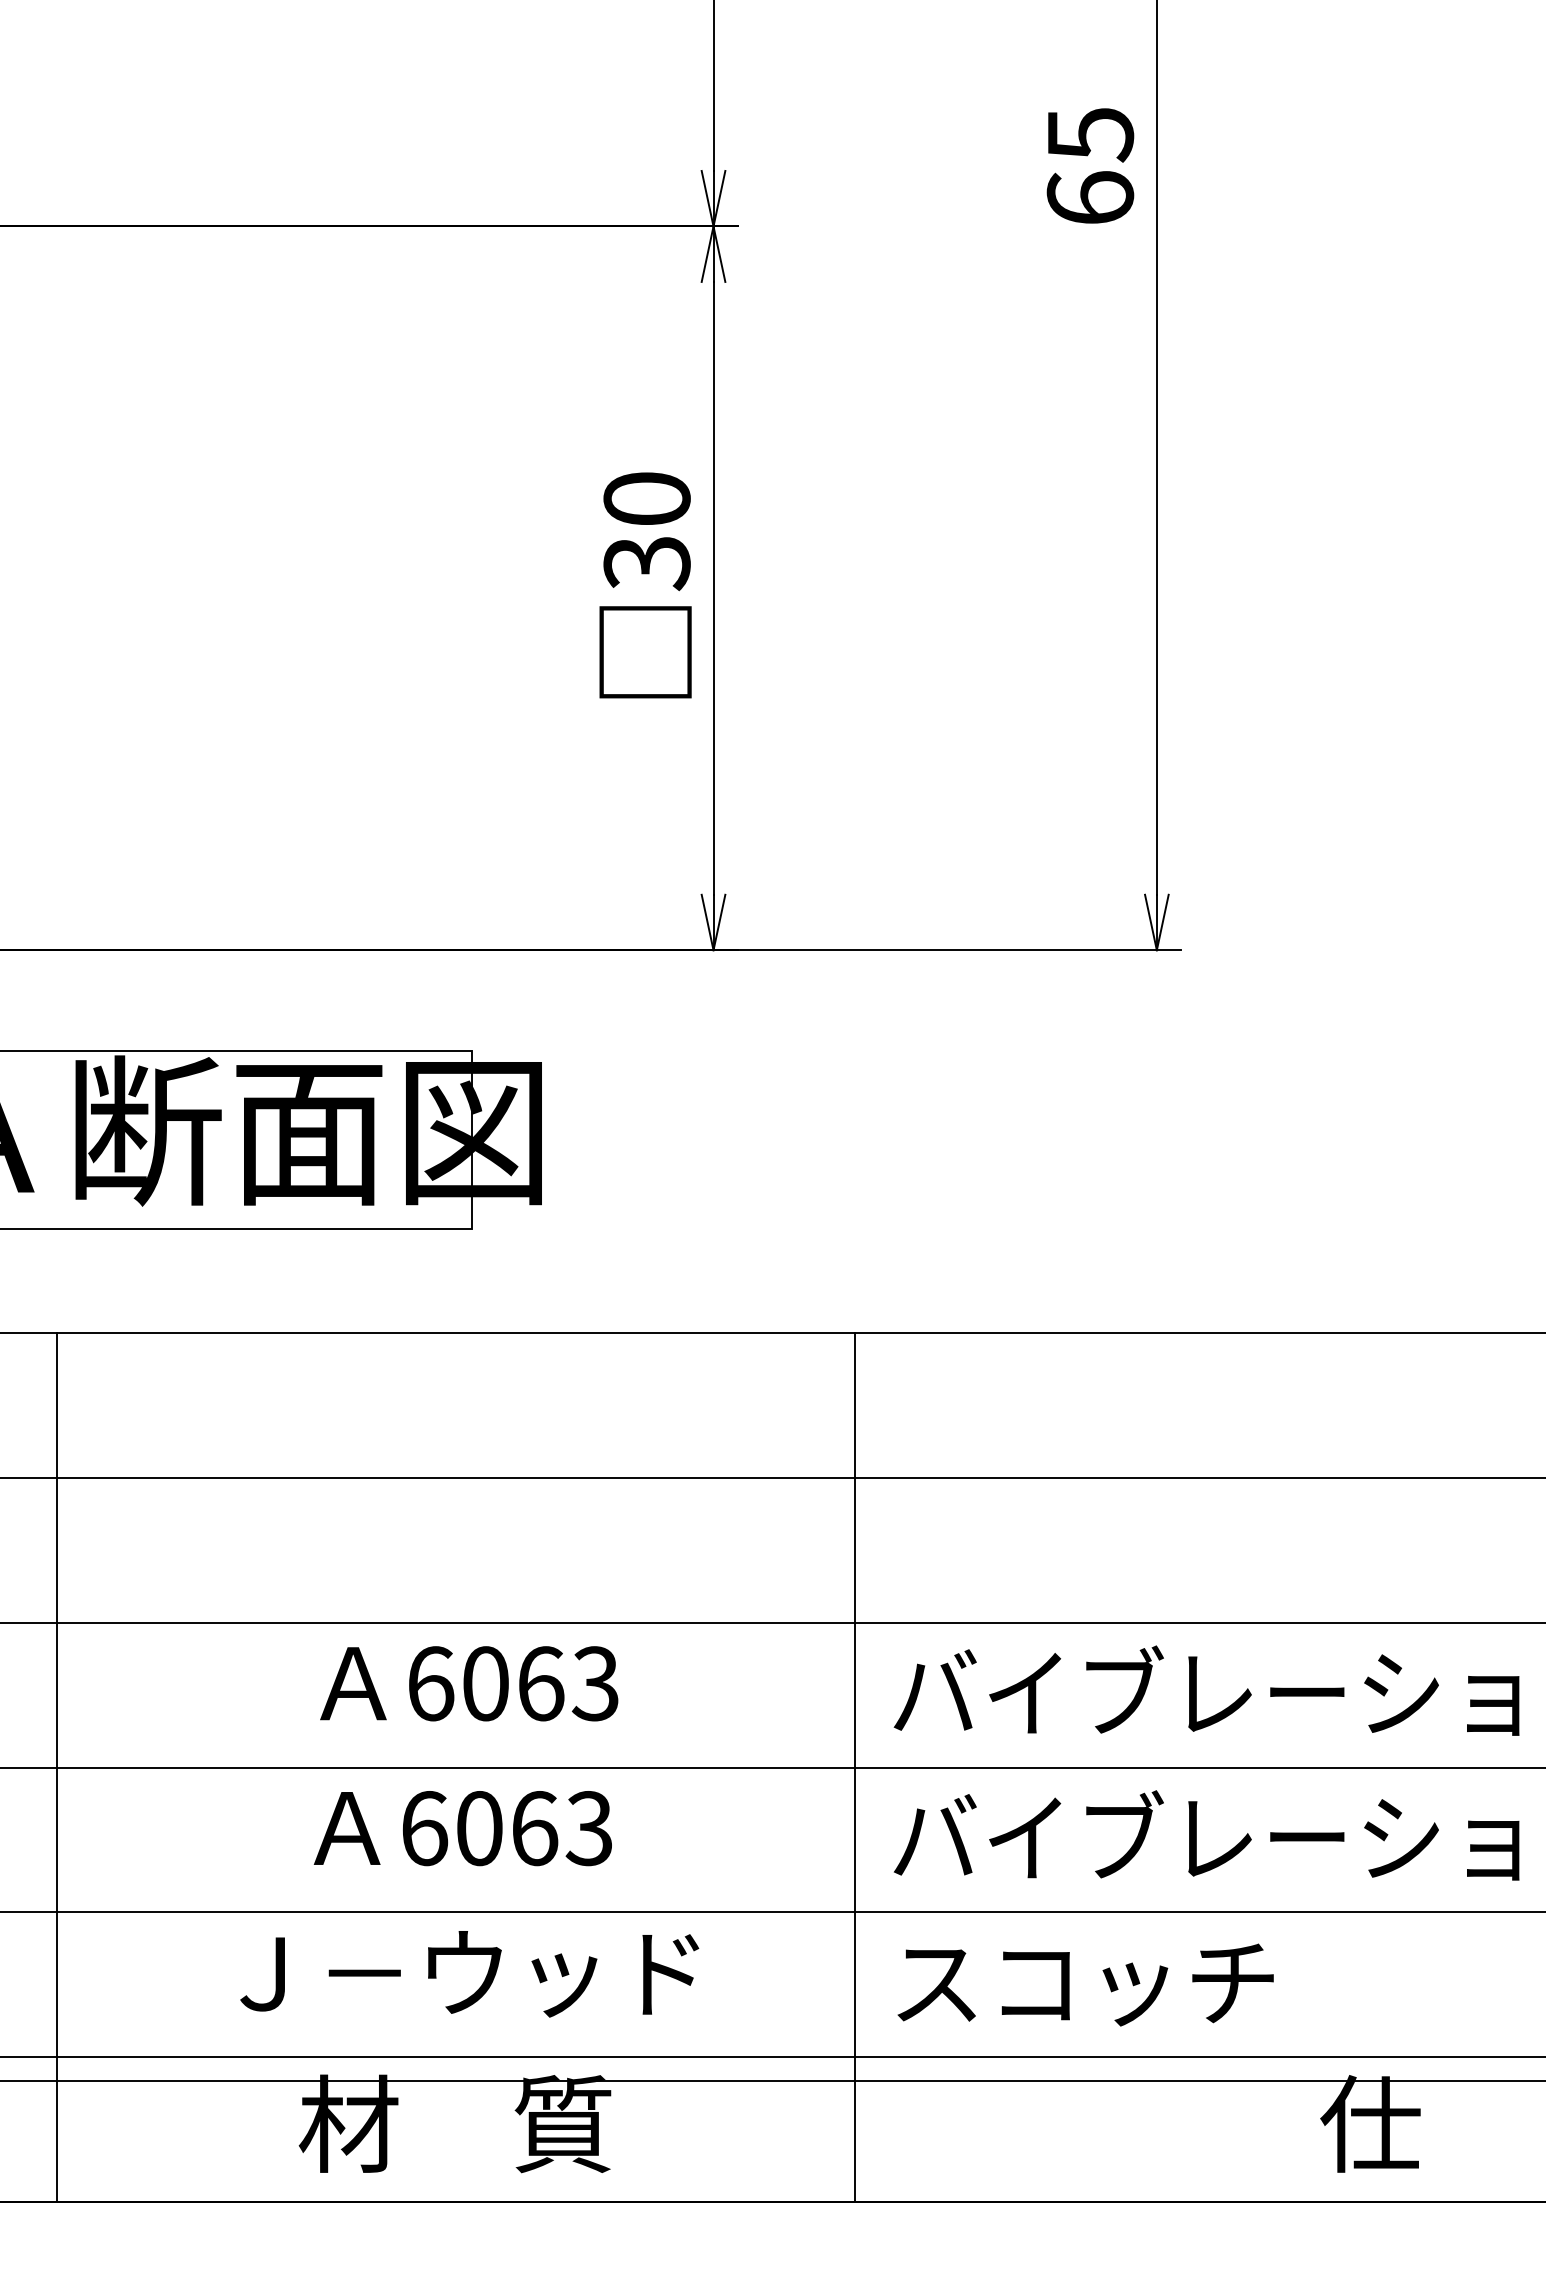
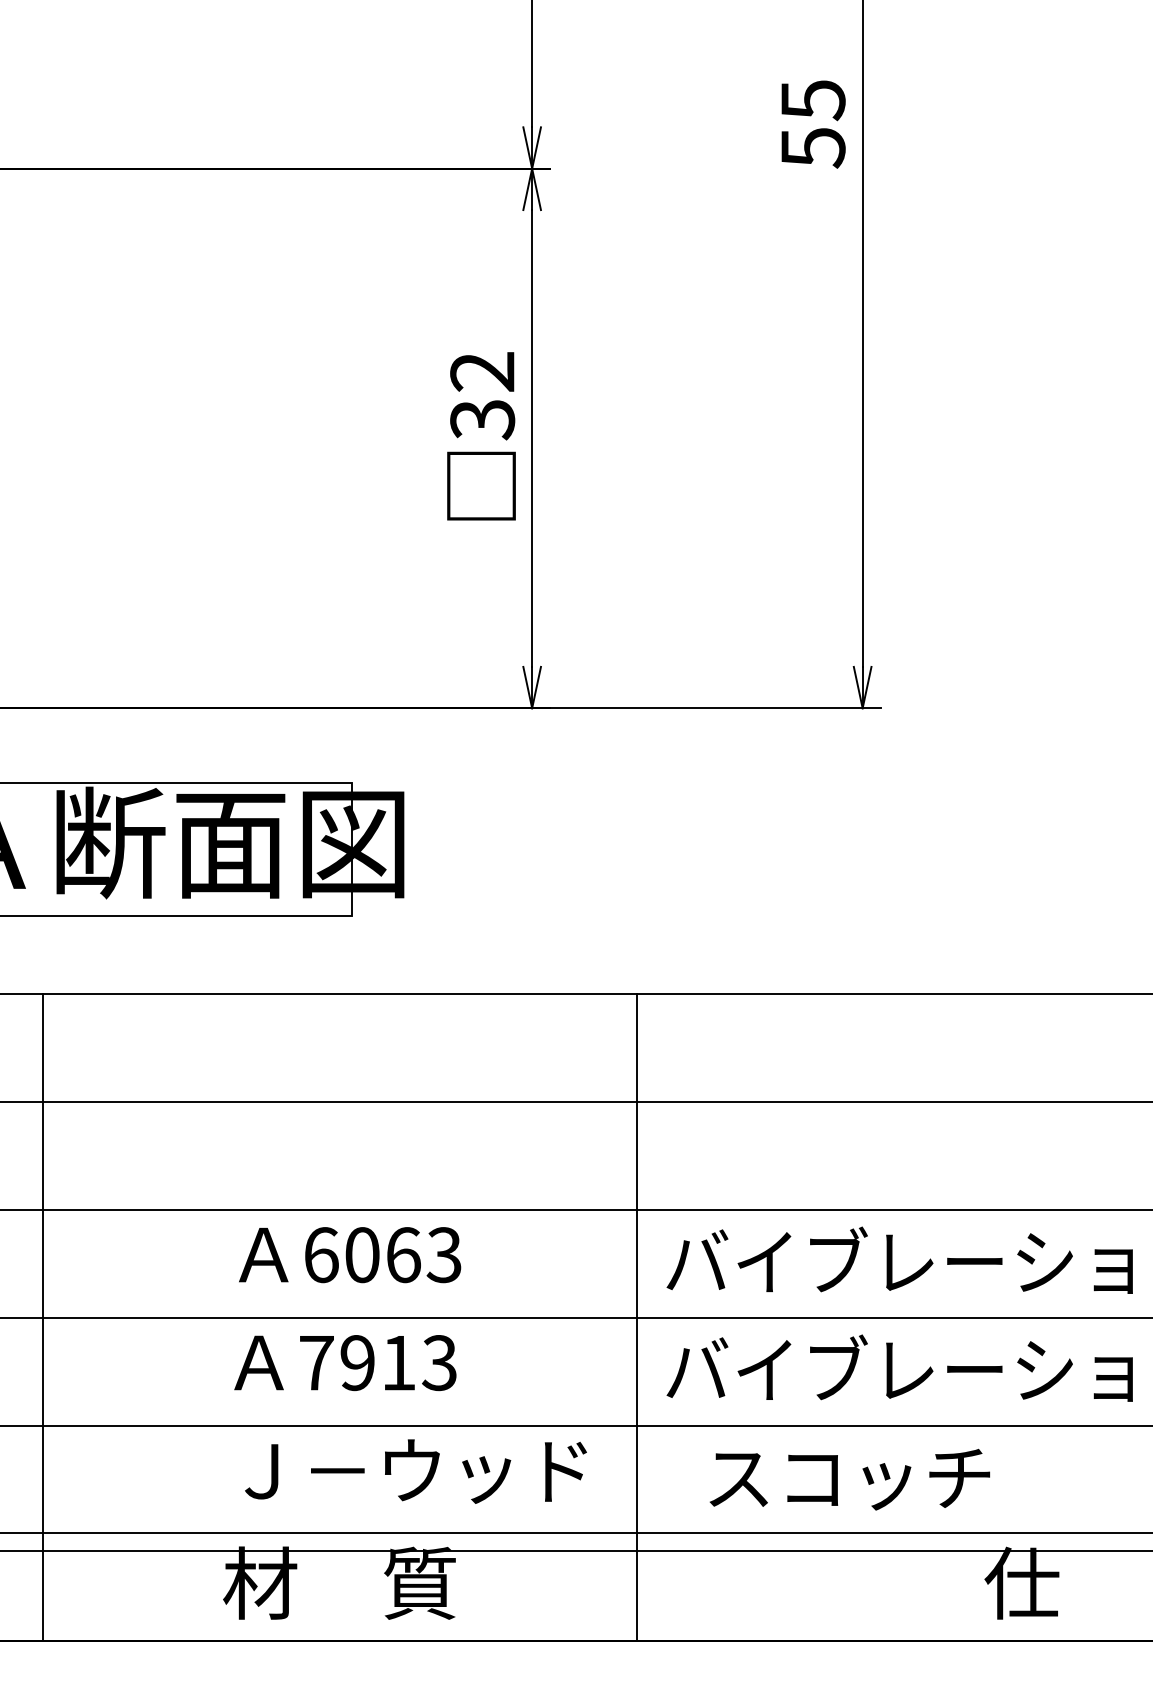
text: (1090, 198) -> (813, 147), 65 -> 55
text: (646, 498) -> (482, 371), 30 -> 32
text: (480, 1828) -> (358, 1363), 6063 -> 7913
text: (469, 1974) -> (415, 1471), moved
text: (1085, 1984) -> (849, 1479), moved

